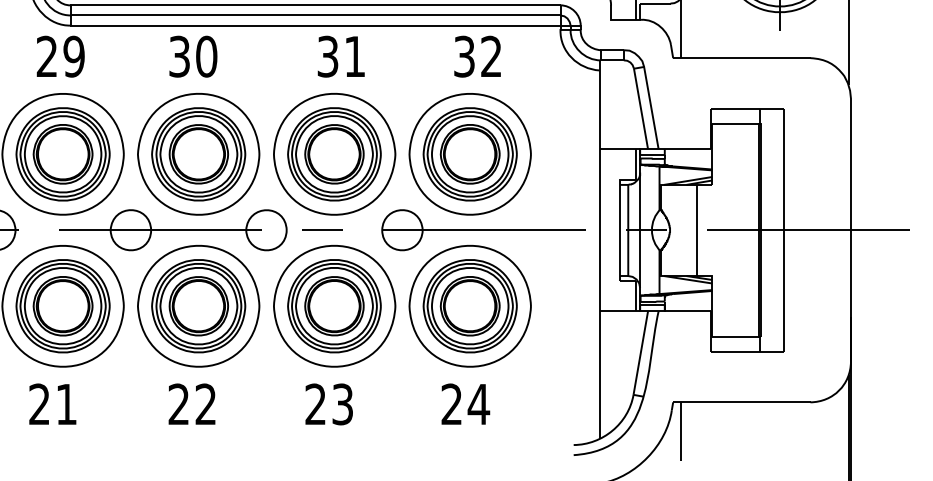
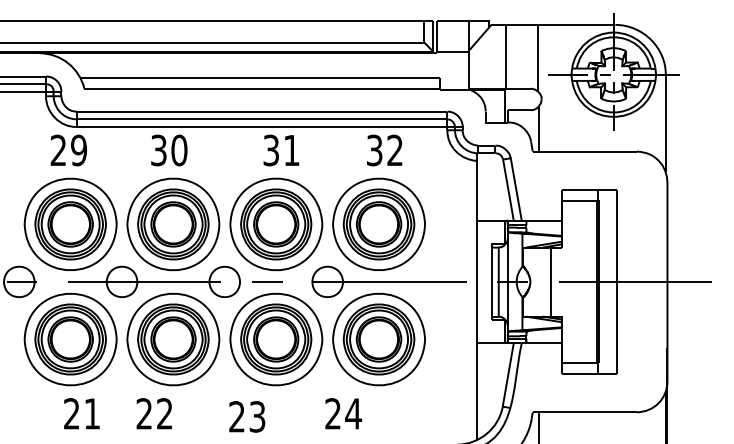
text: (52, 403) -> (81, 413), moved
text: (190, 403) -> (153, 413), moved
text: (329, 403) -> (247, 416), moved
text: (465, 403) -> (343, 413), moved

